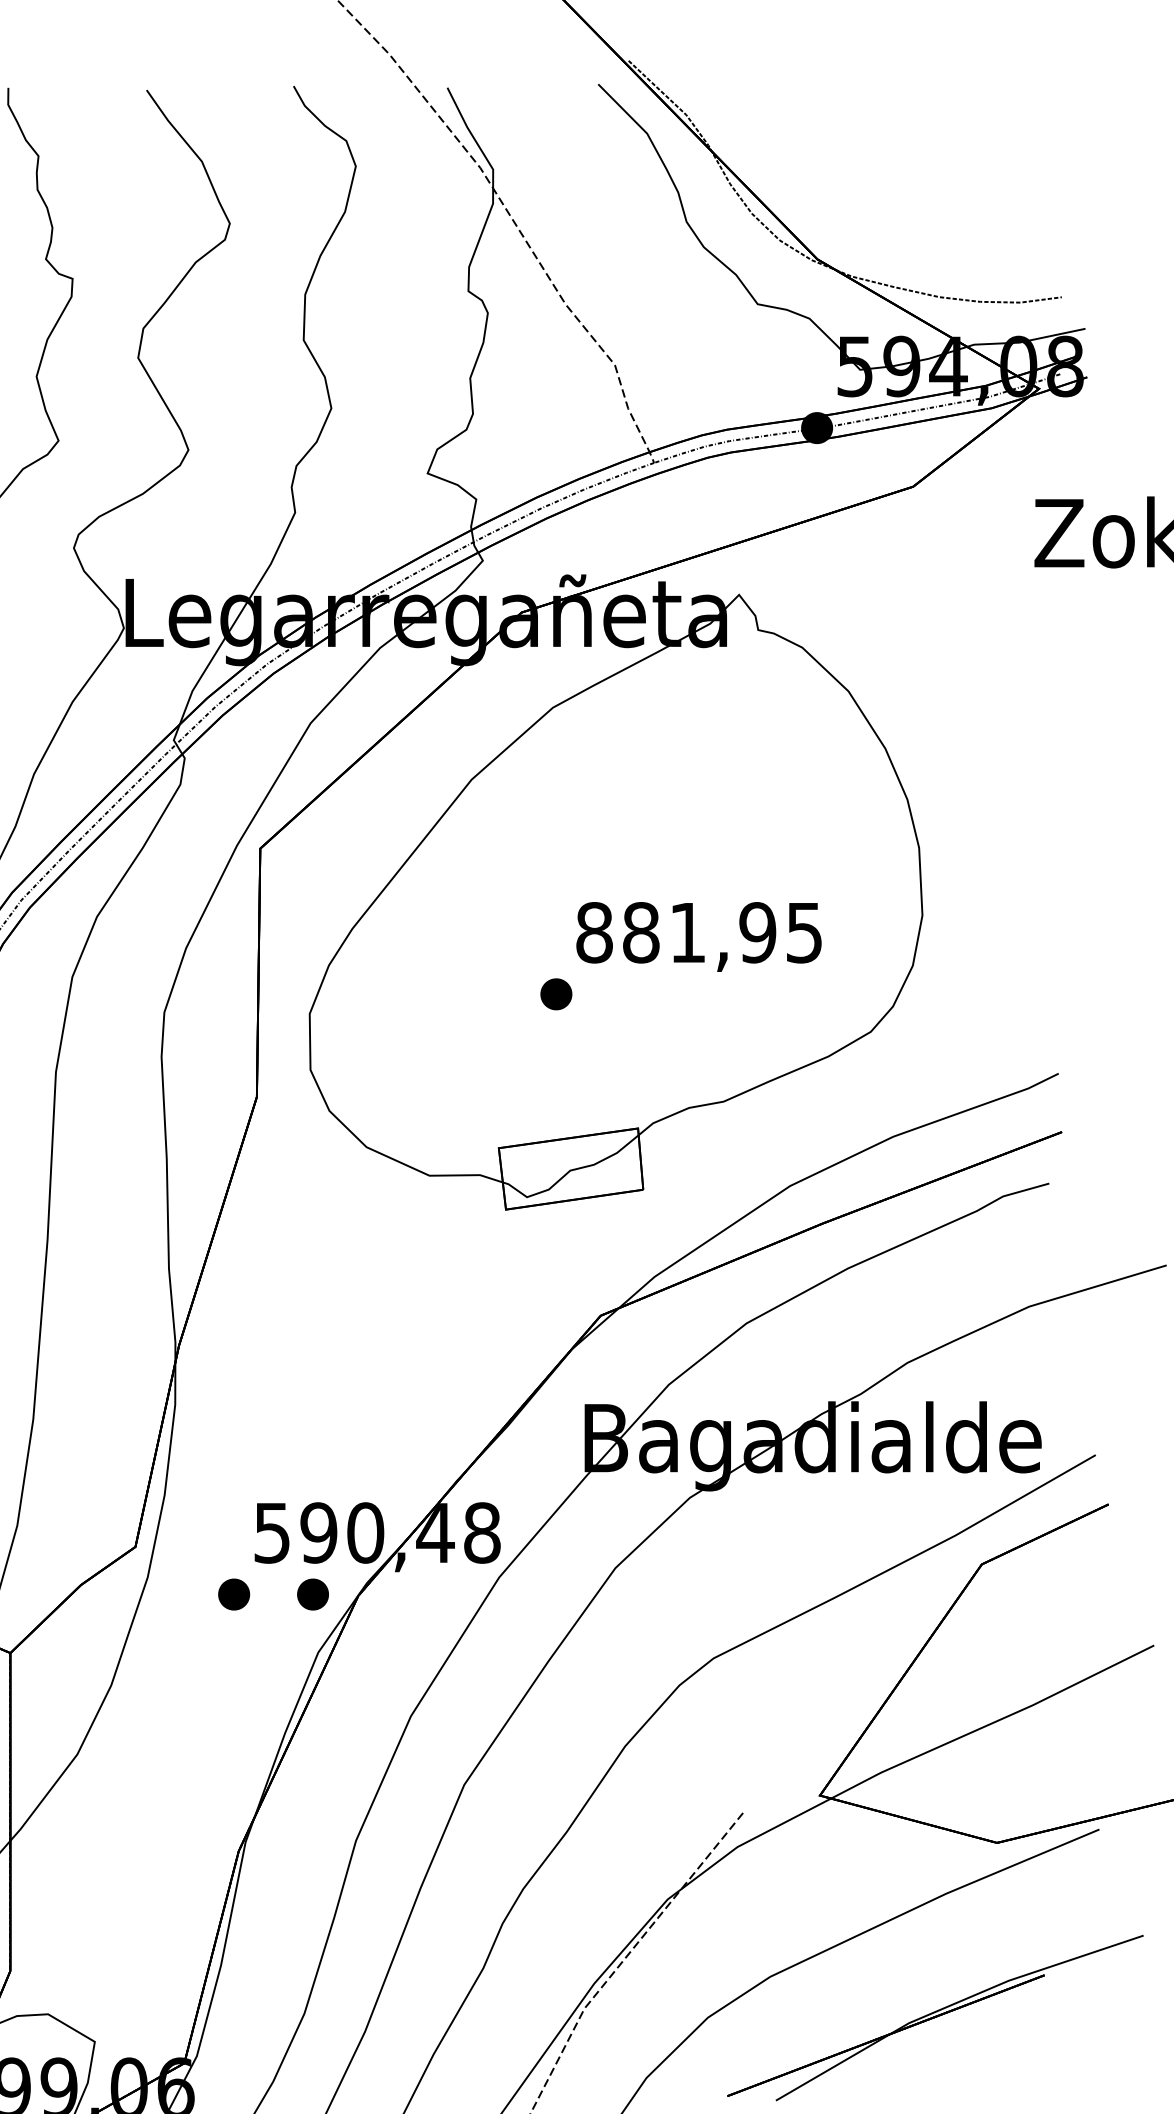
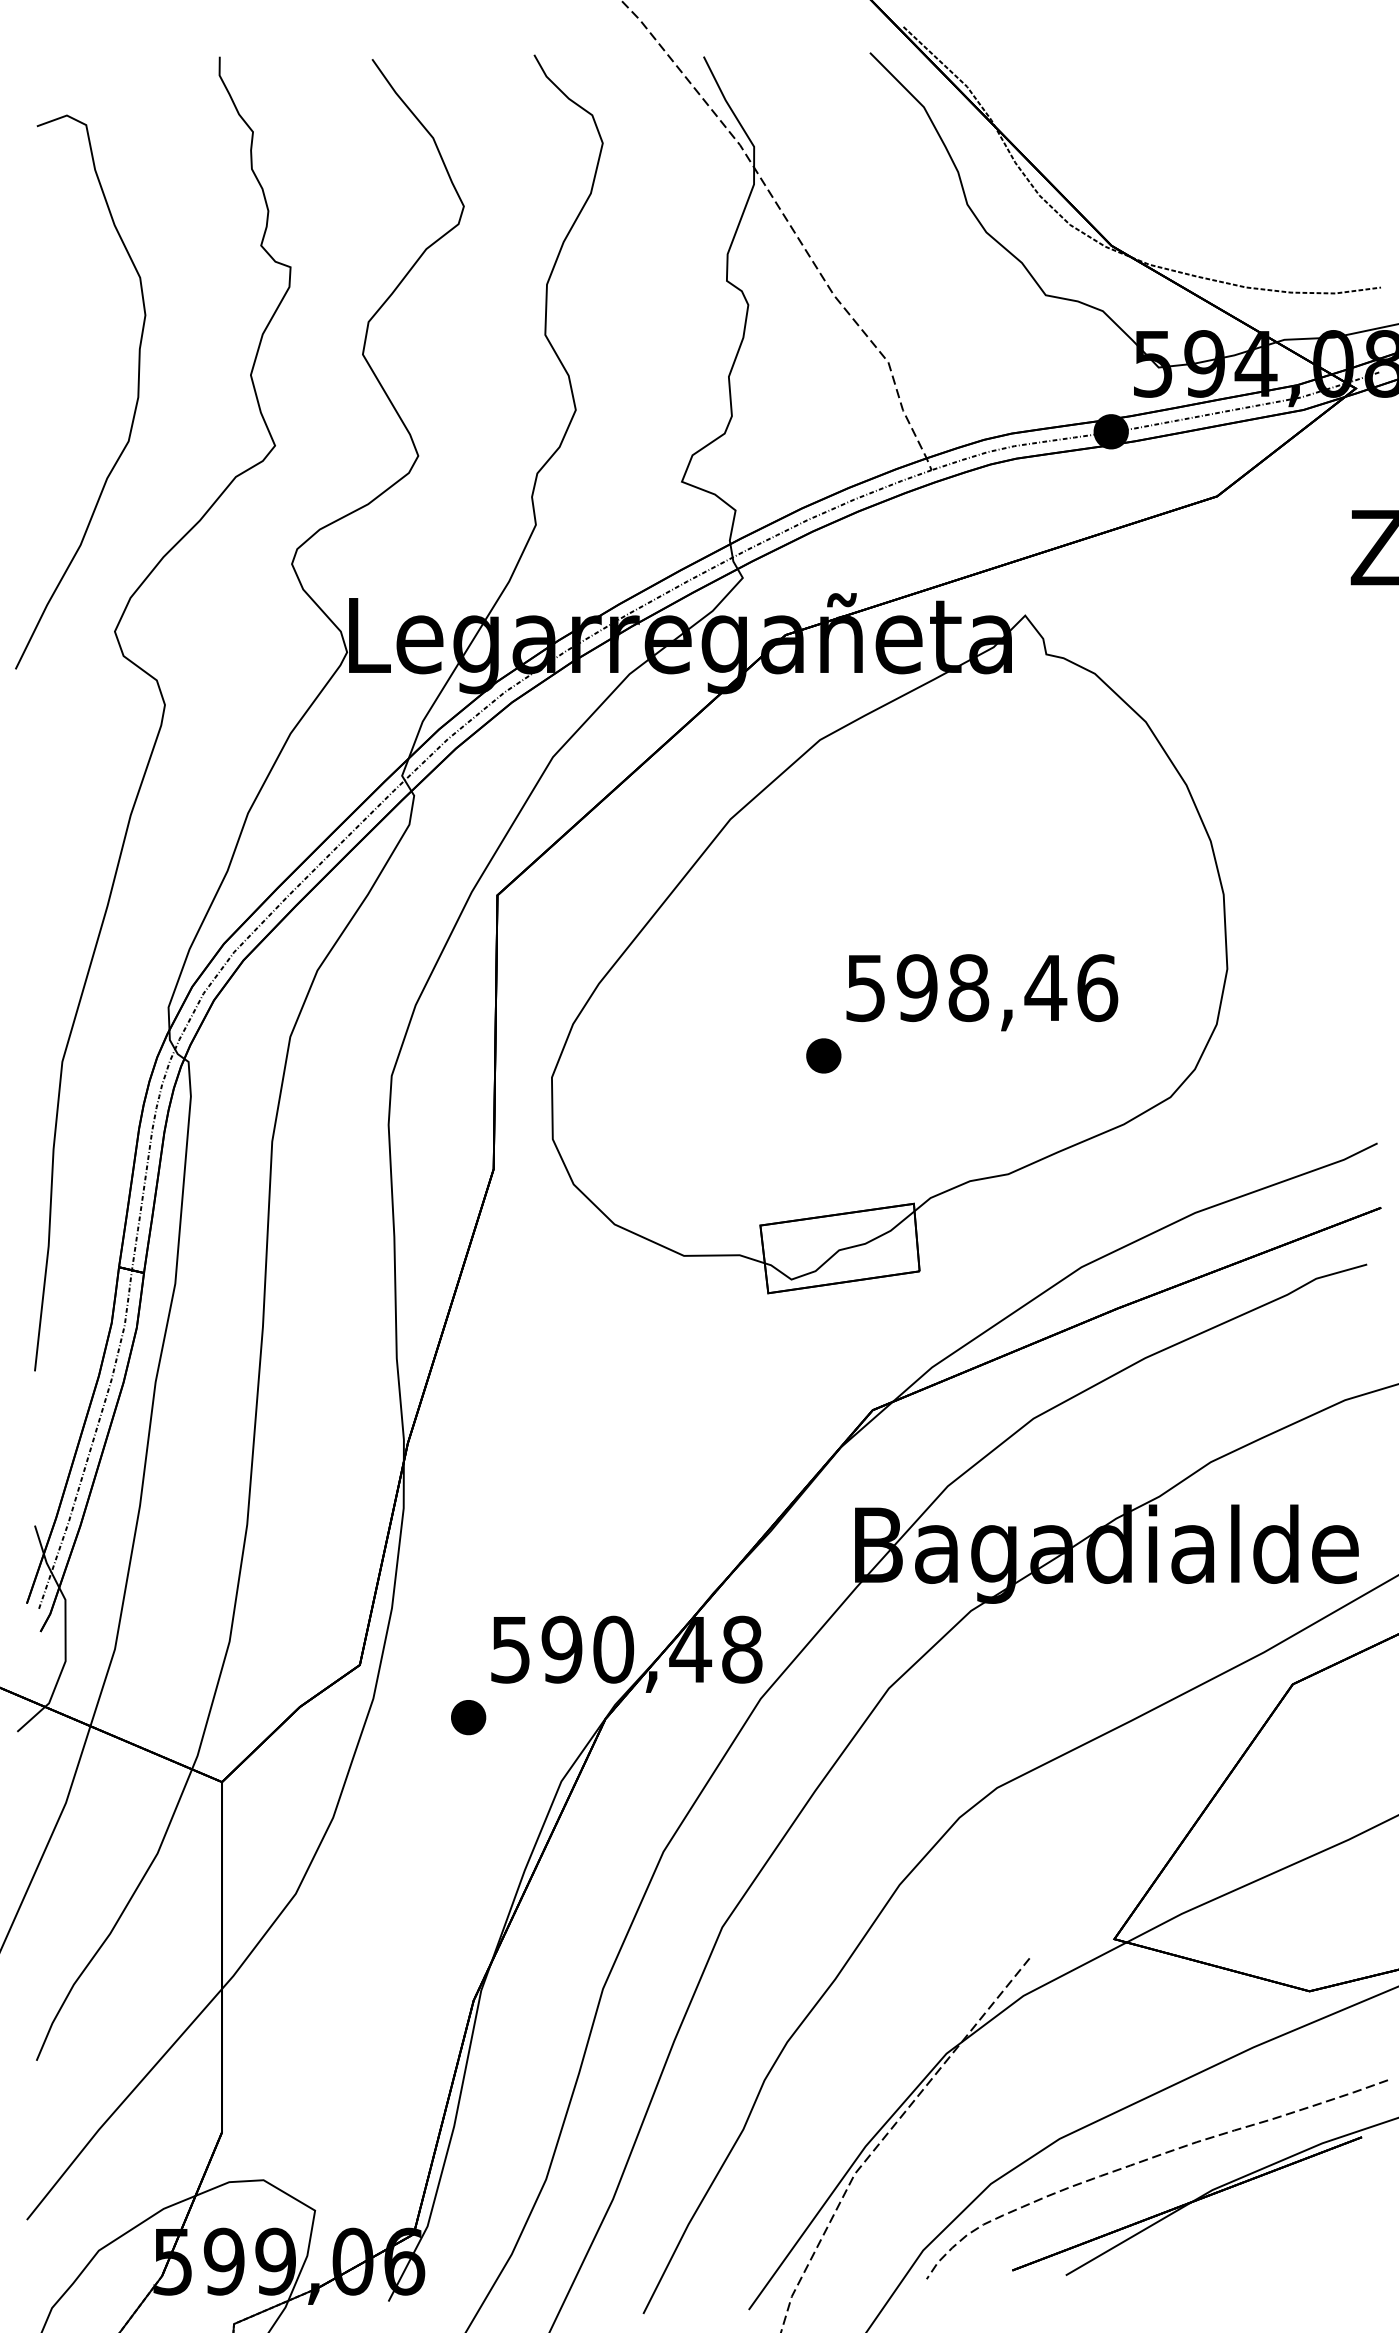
text: (699, 933) -> (981, 988), 881,95 -> 598,46
part: (312, 1594) -> (555, 1717), removed
curve: (850, 1996) -> (1147, 2160), added

